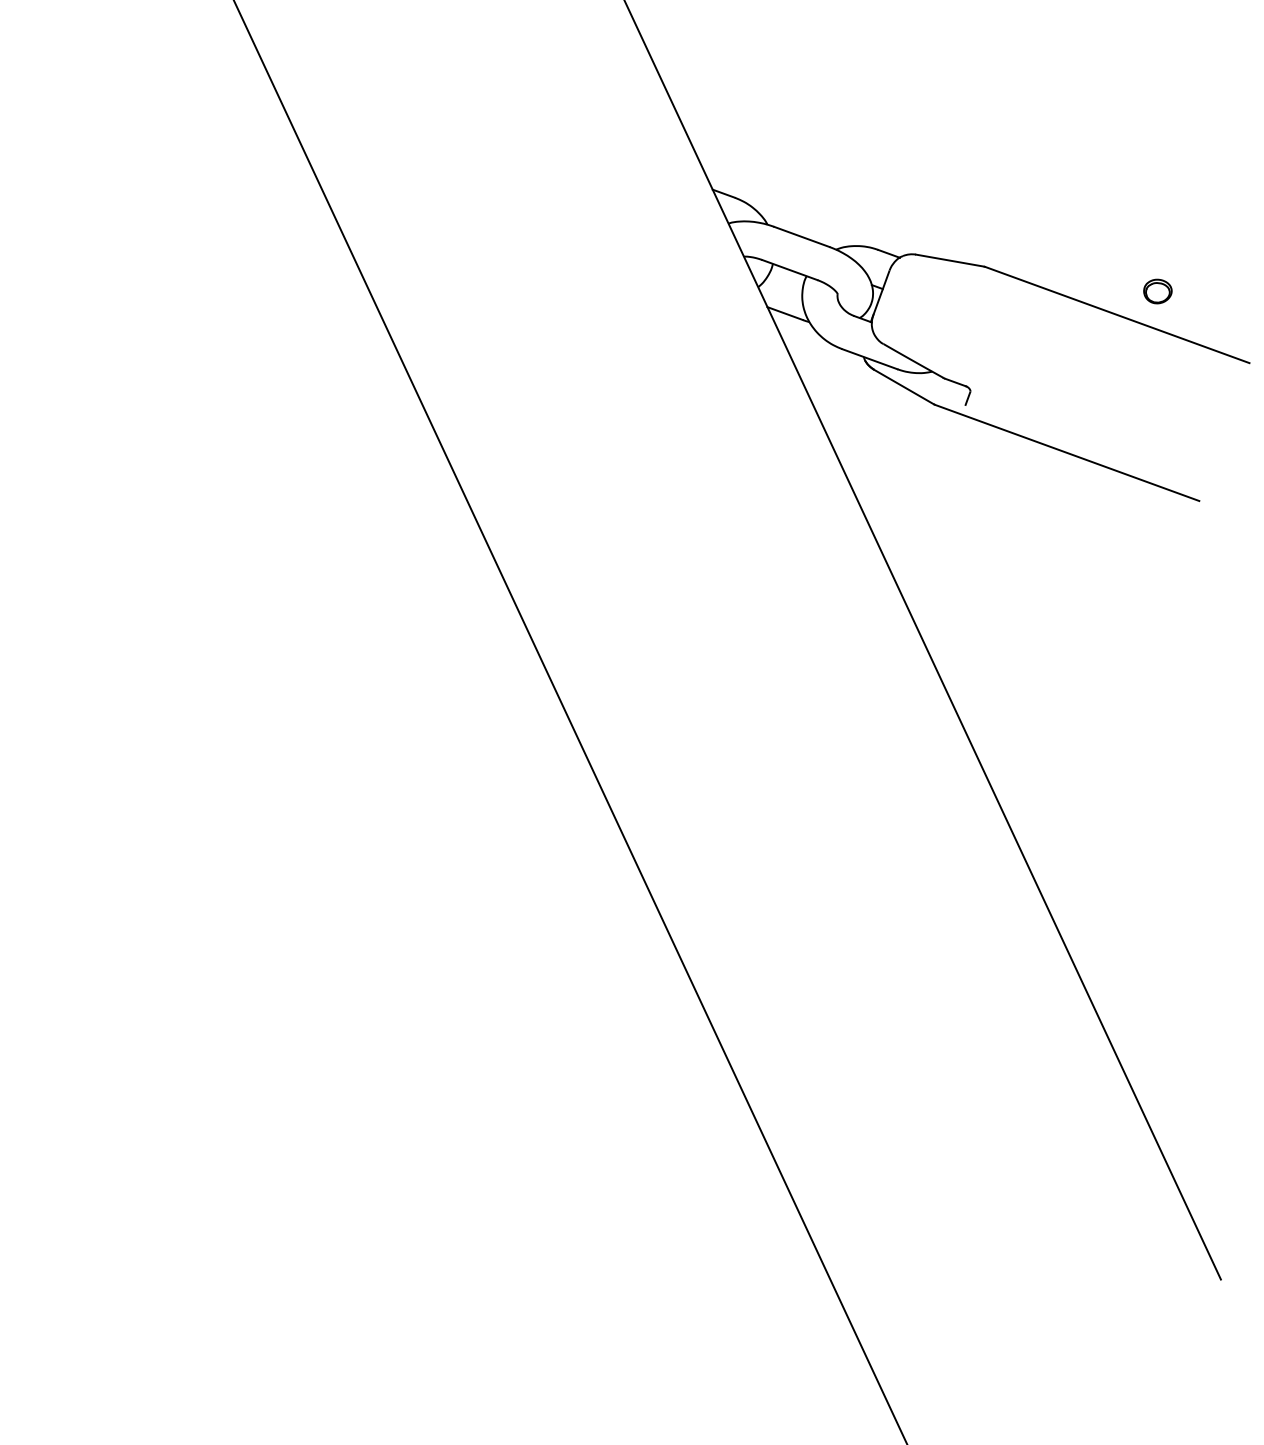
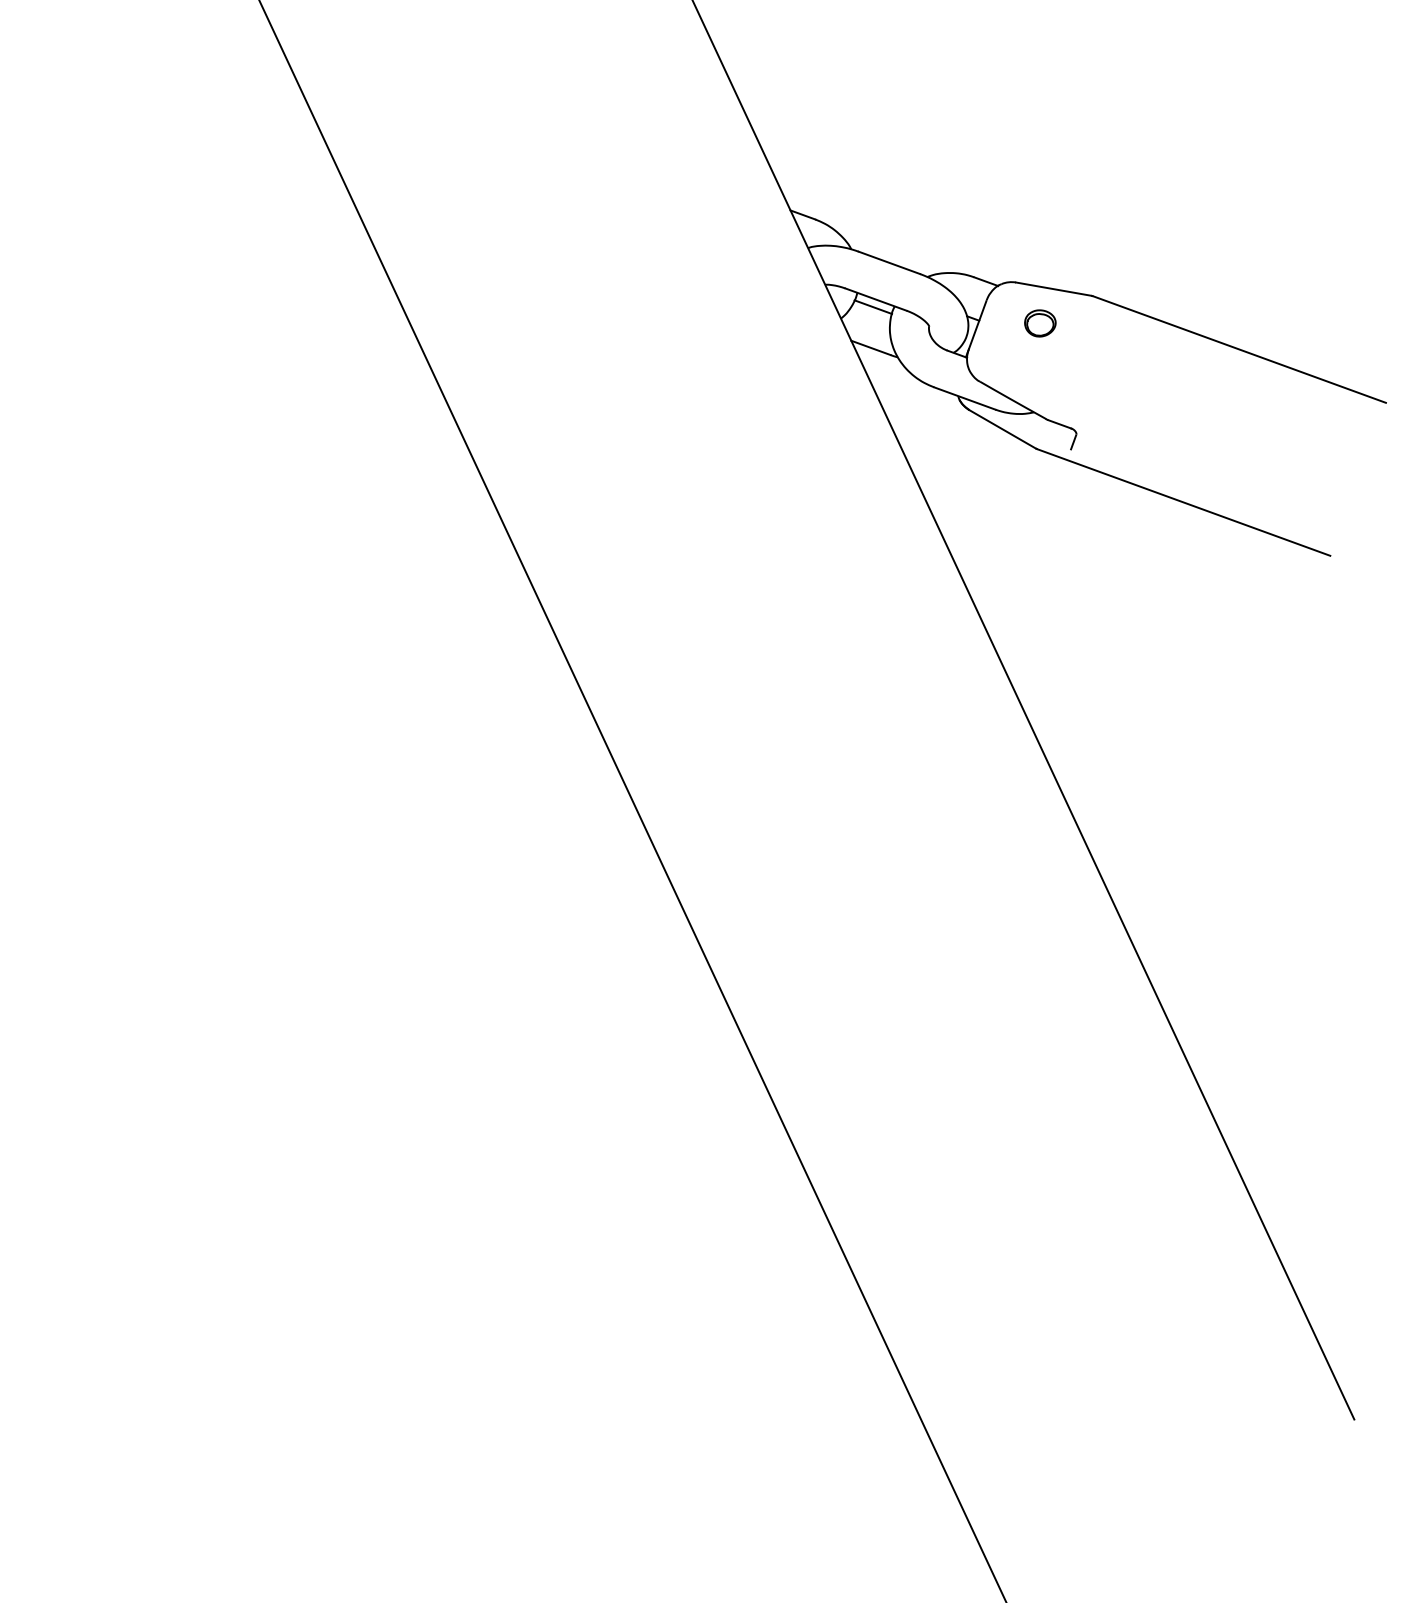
line: (787, 277) -> (873, 307), added
part: (1158, 291) -> (1040, 323), moved

